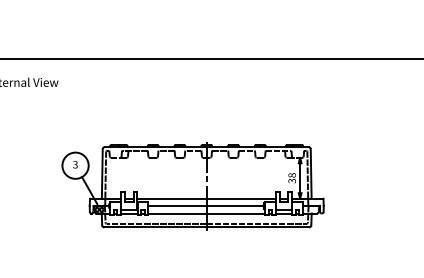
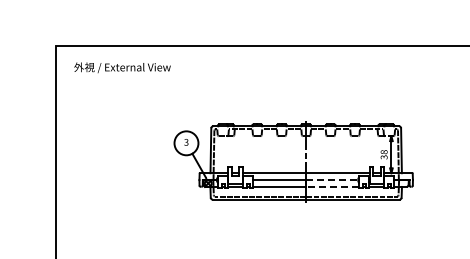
line: (235, 206) -> (332, 180), solid -> dashed
line: (235, 213) -> (332, 186), solid -> dashed

